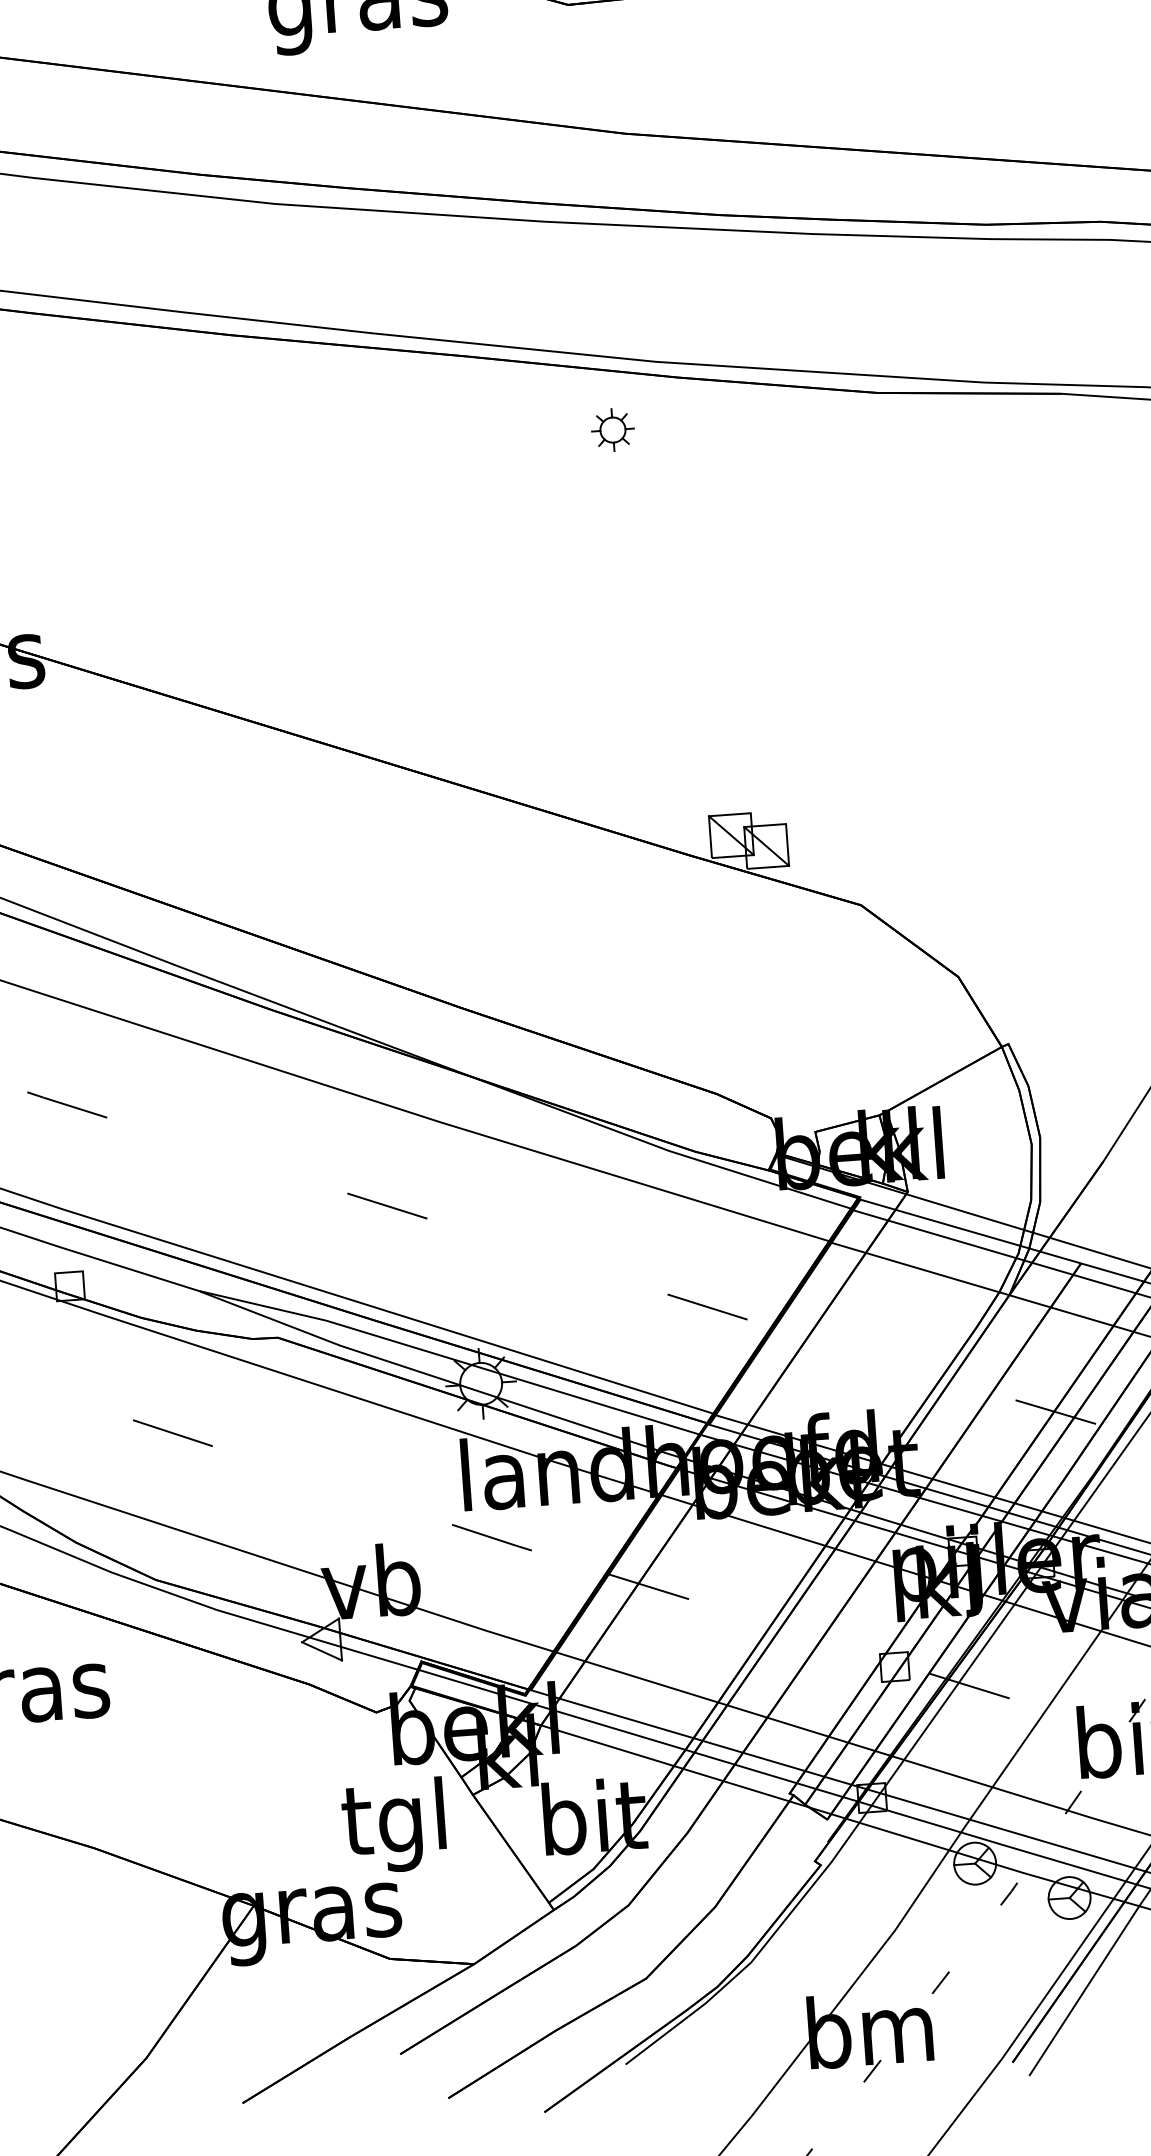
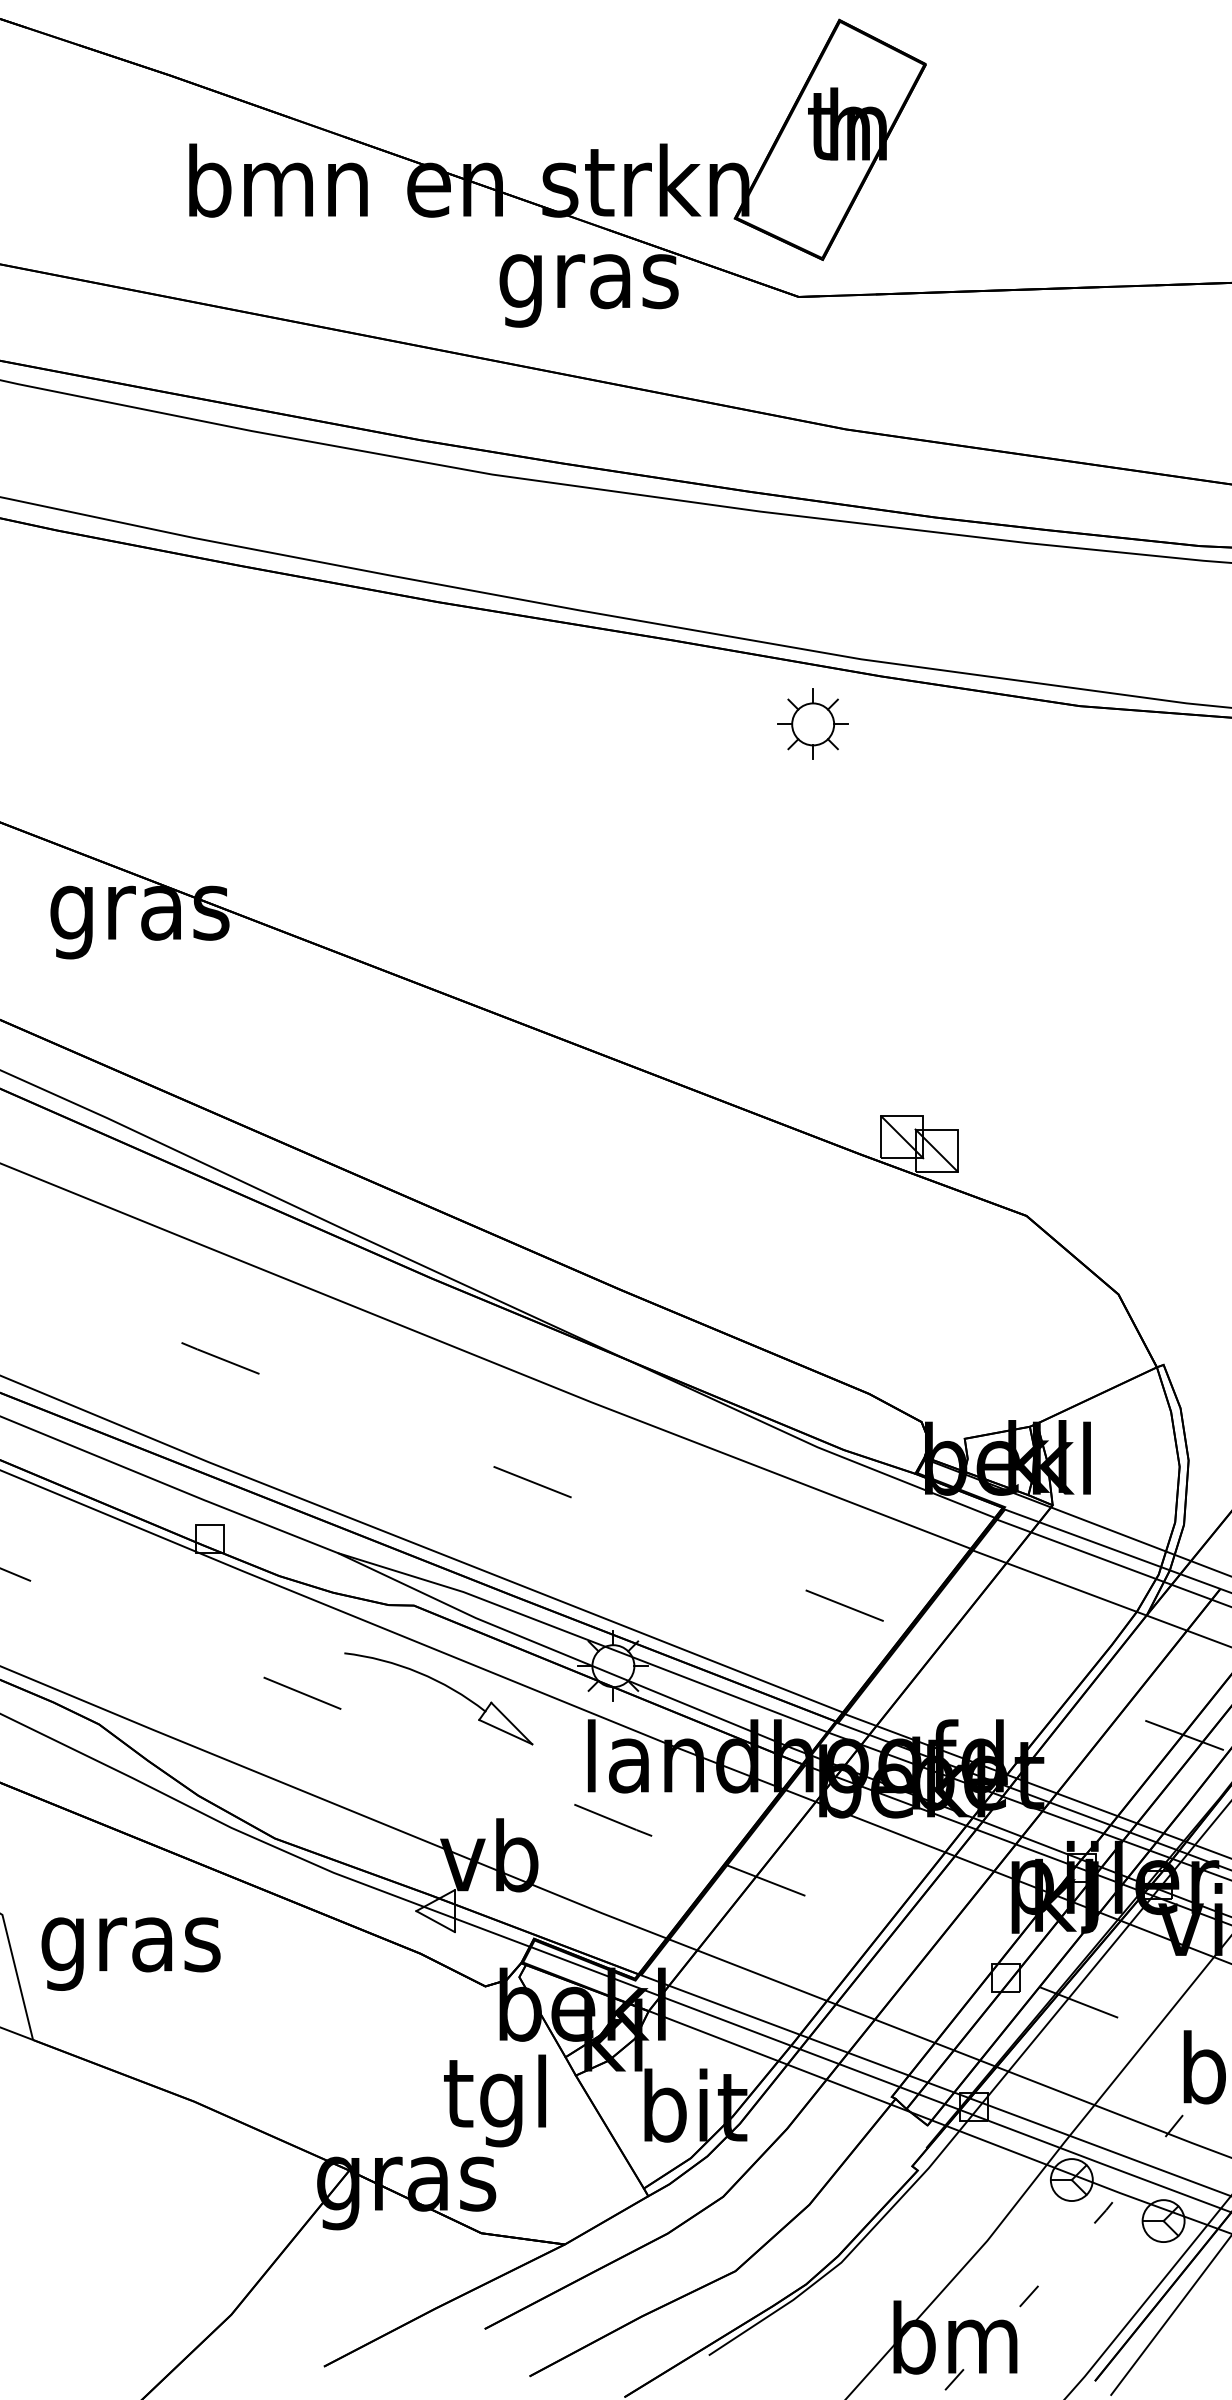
part: (612, 429) -> (812, 723), size x1.67
part: (315, 1416) -> (445, 1686), added

